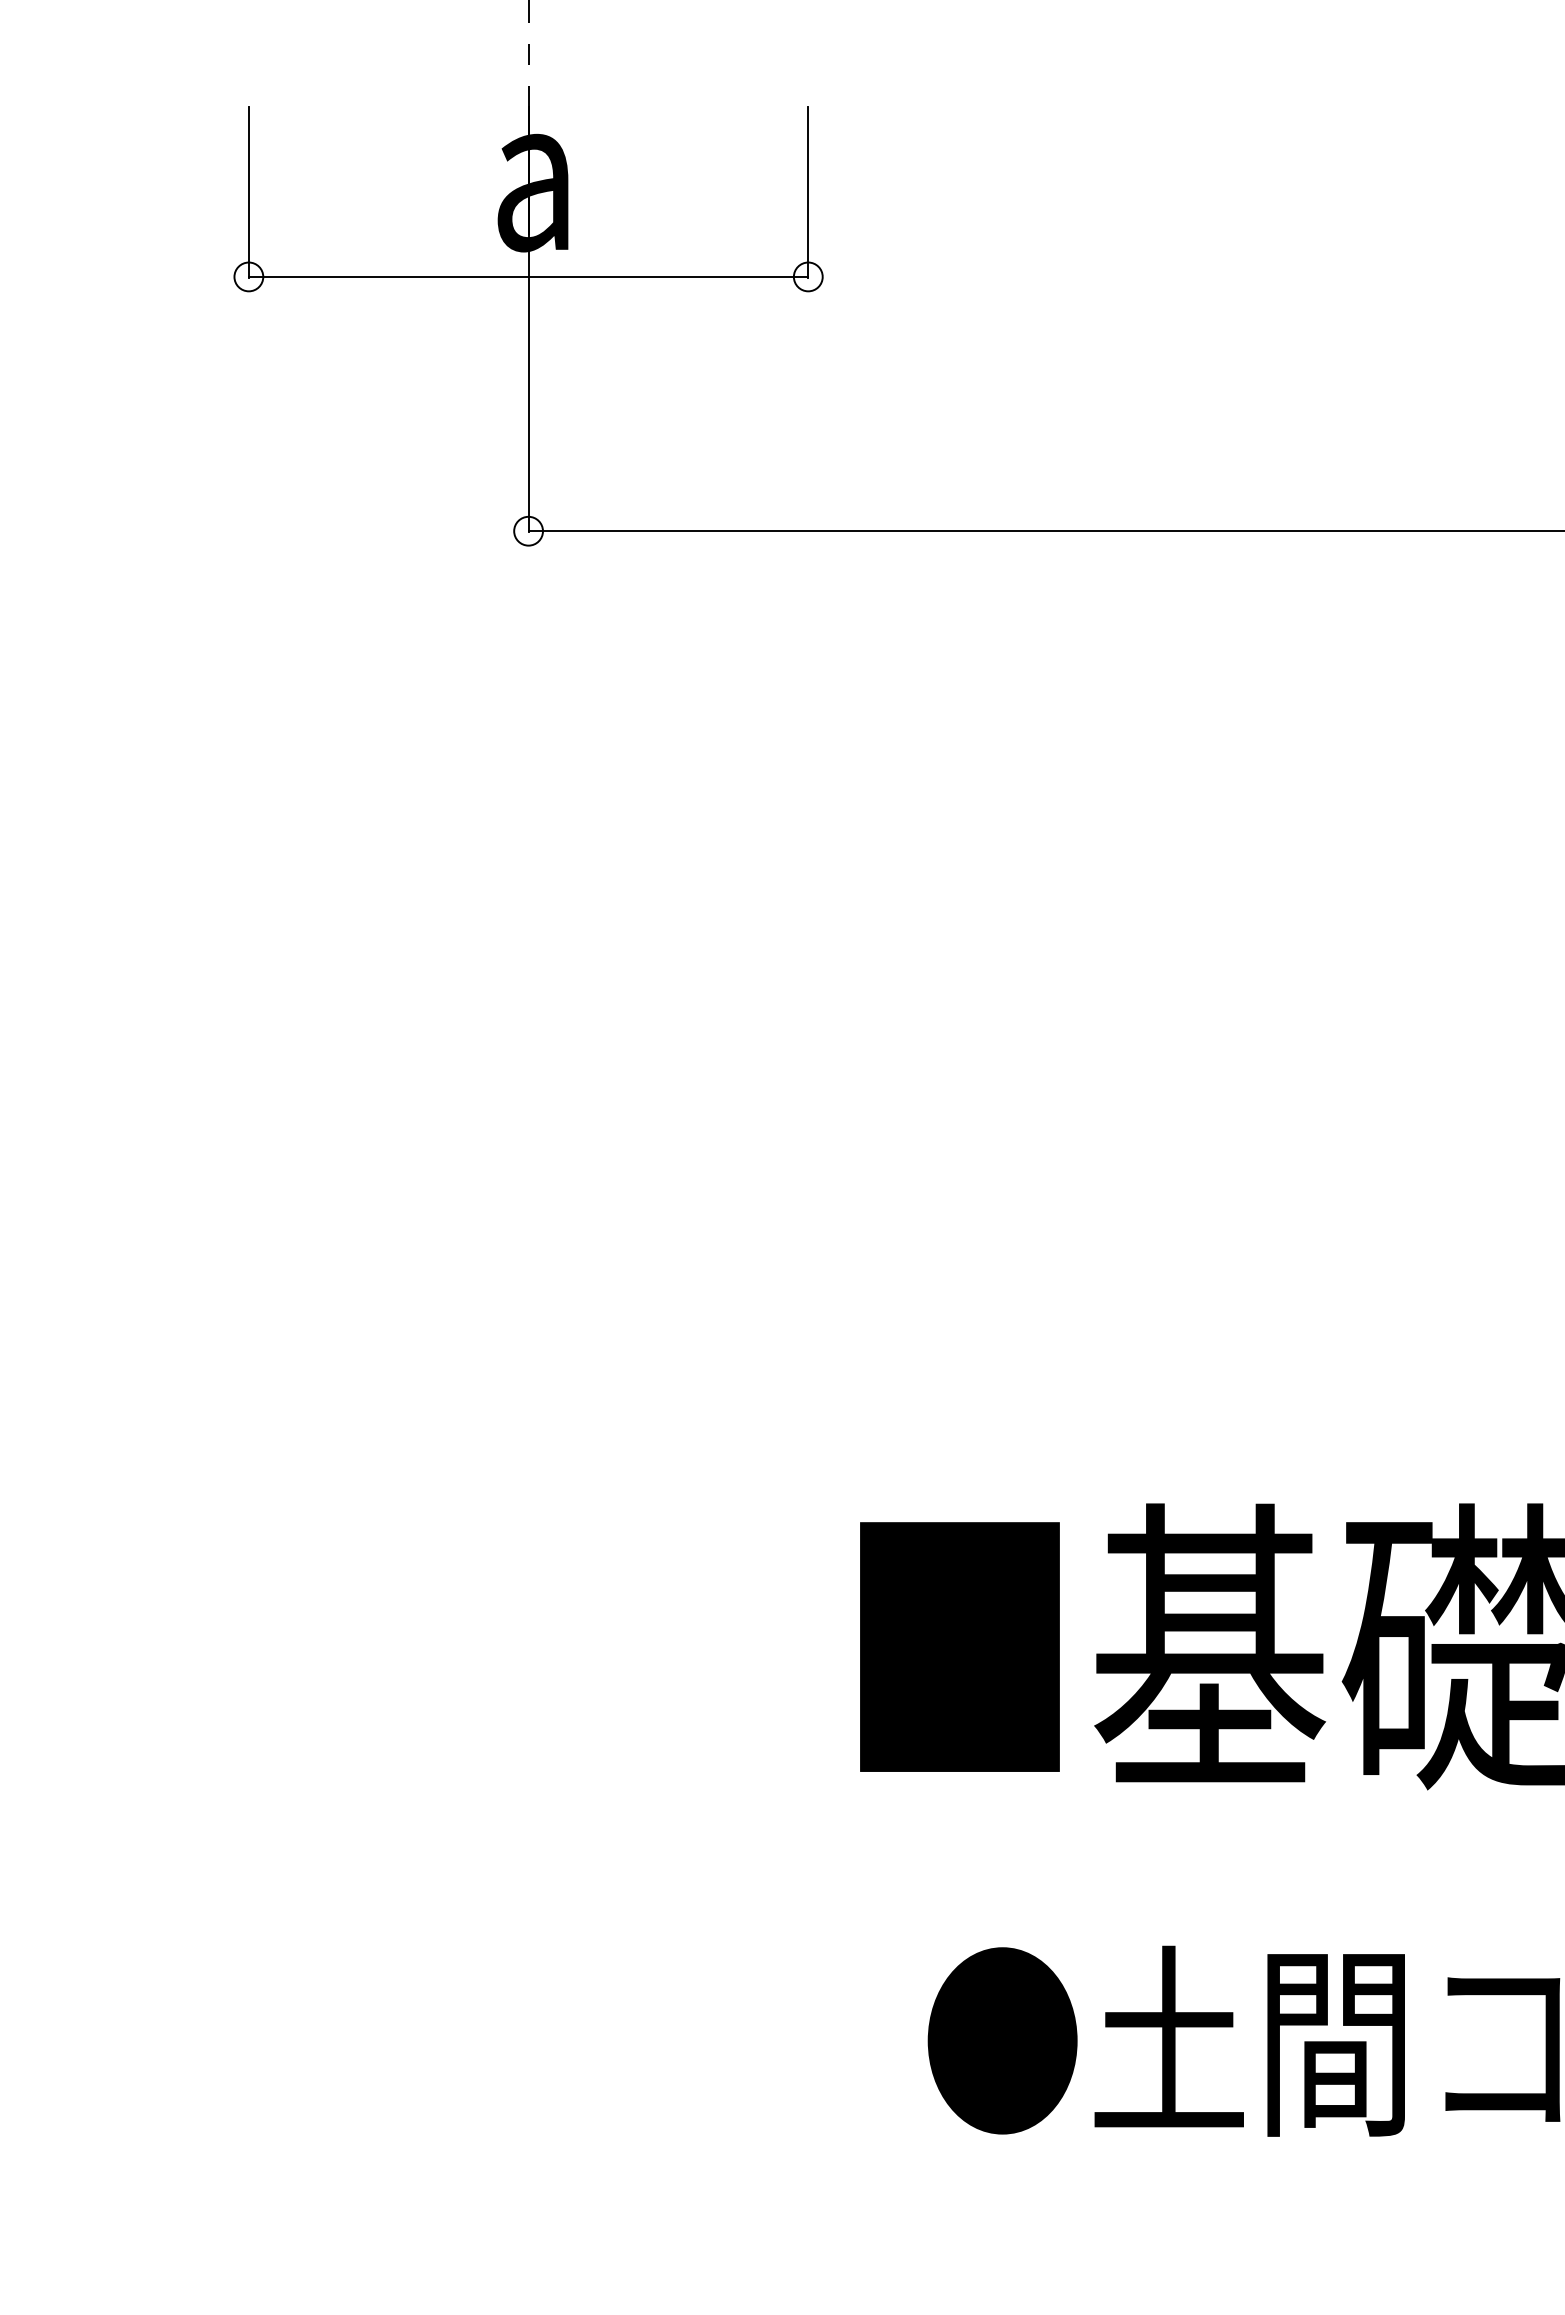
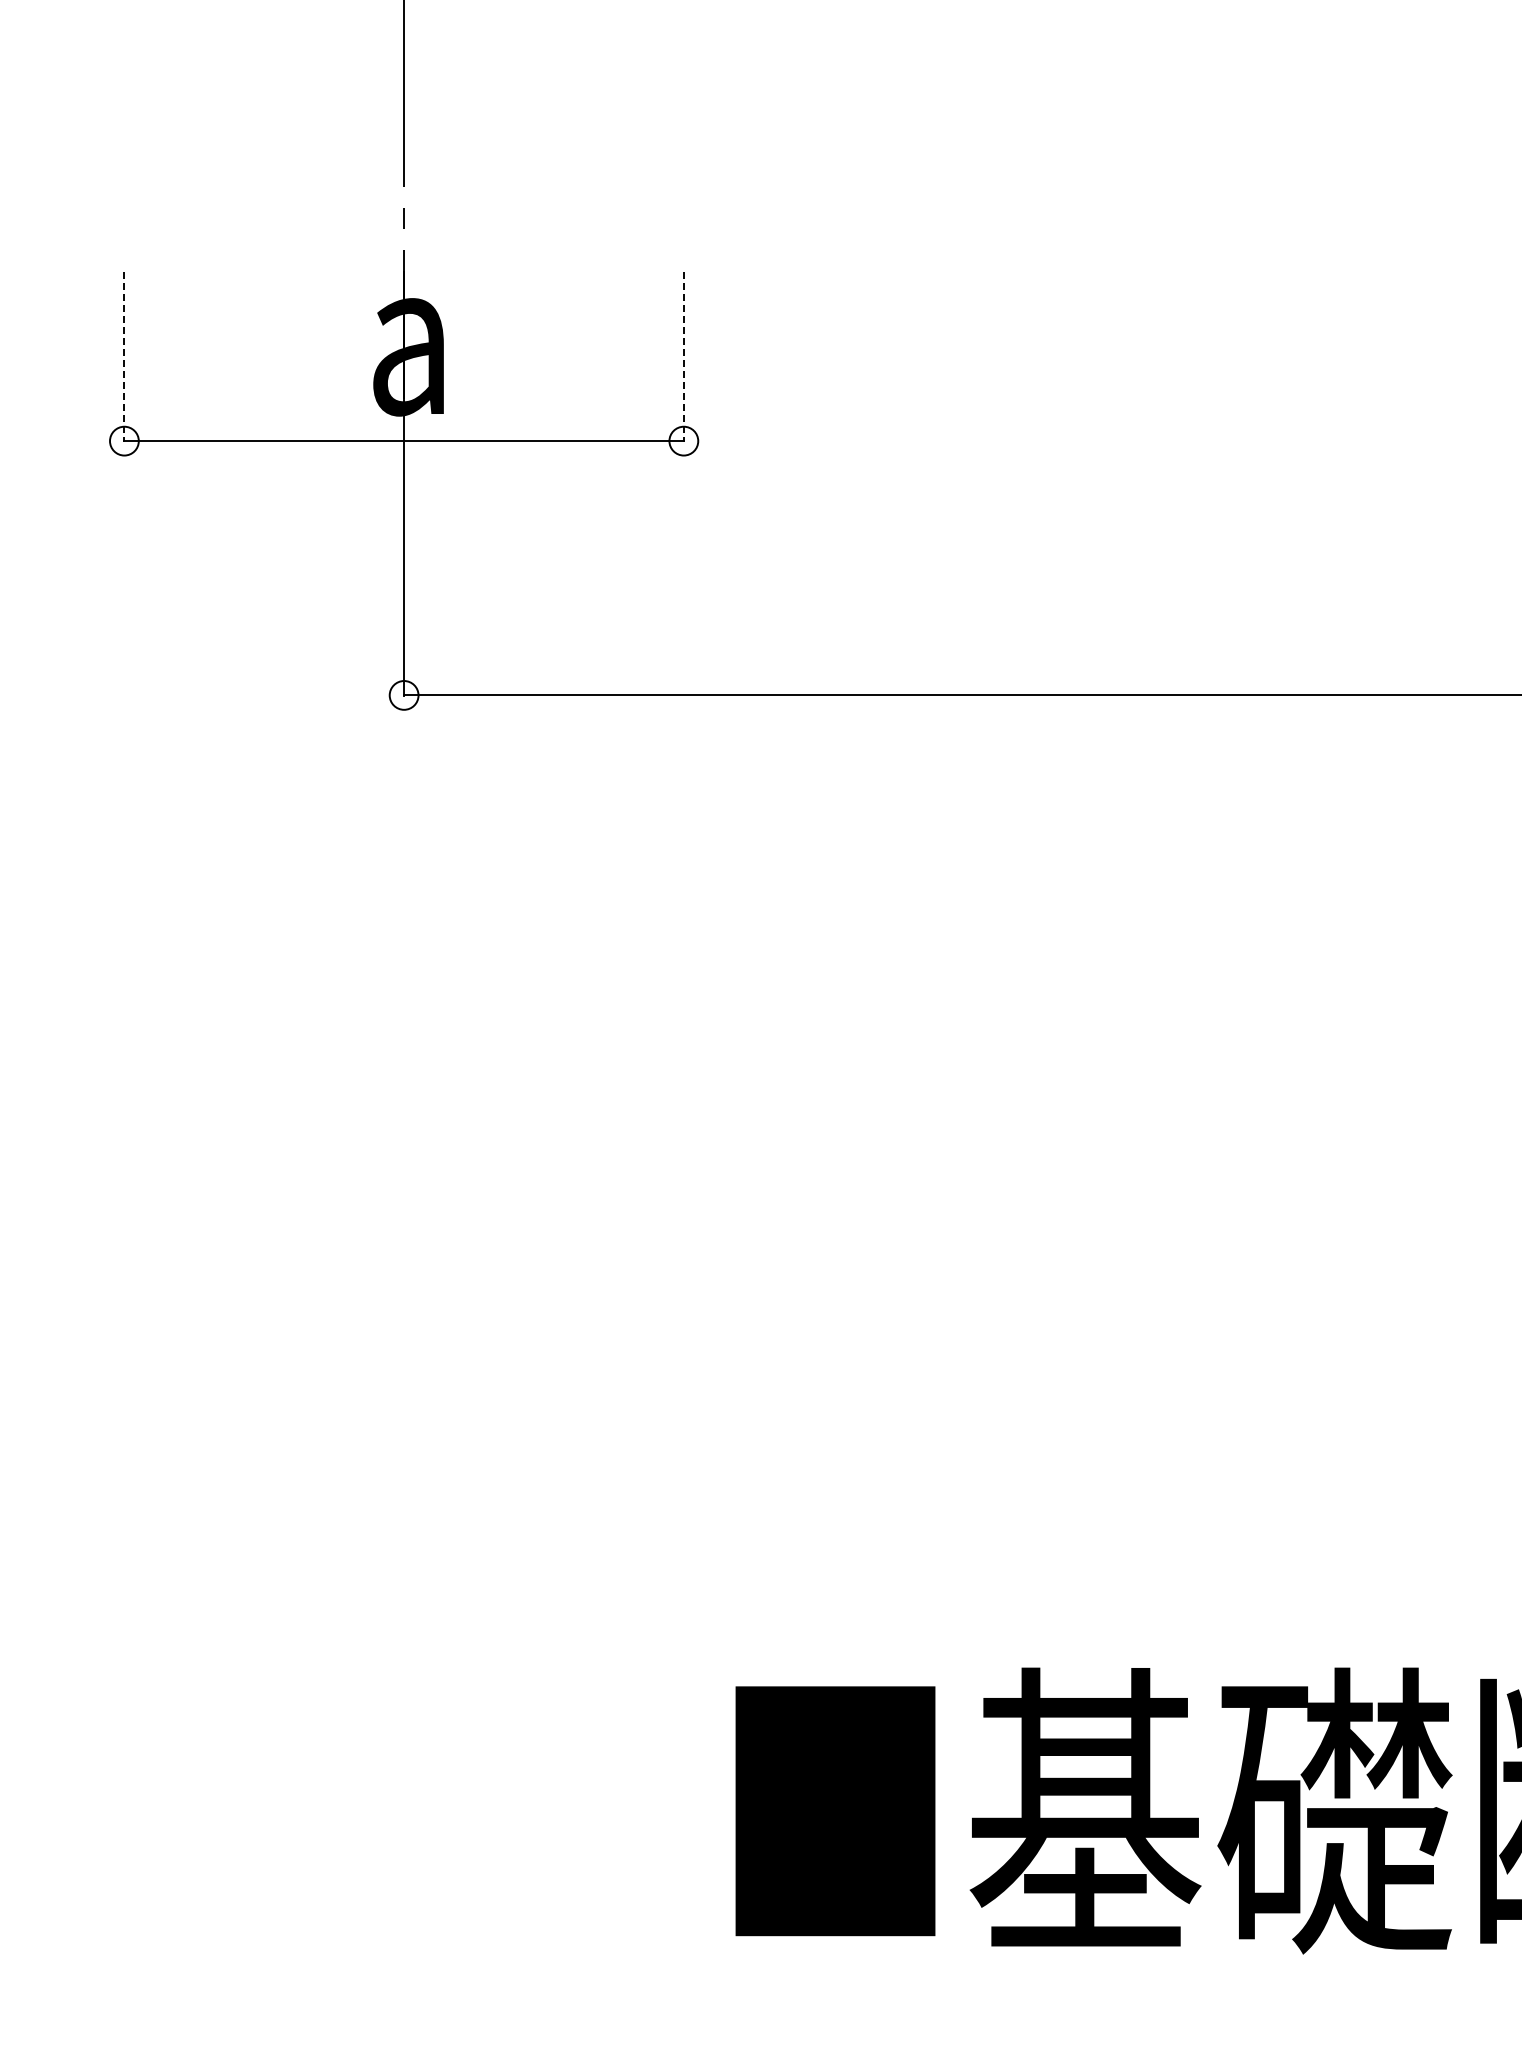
line: (248, 193) -> (124, 357), solid -> dashed
line: (808, 193) -> (684, 357), solid -> dashed

